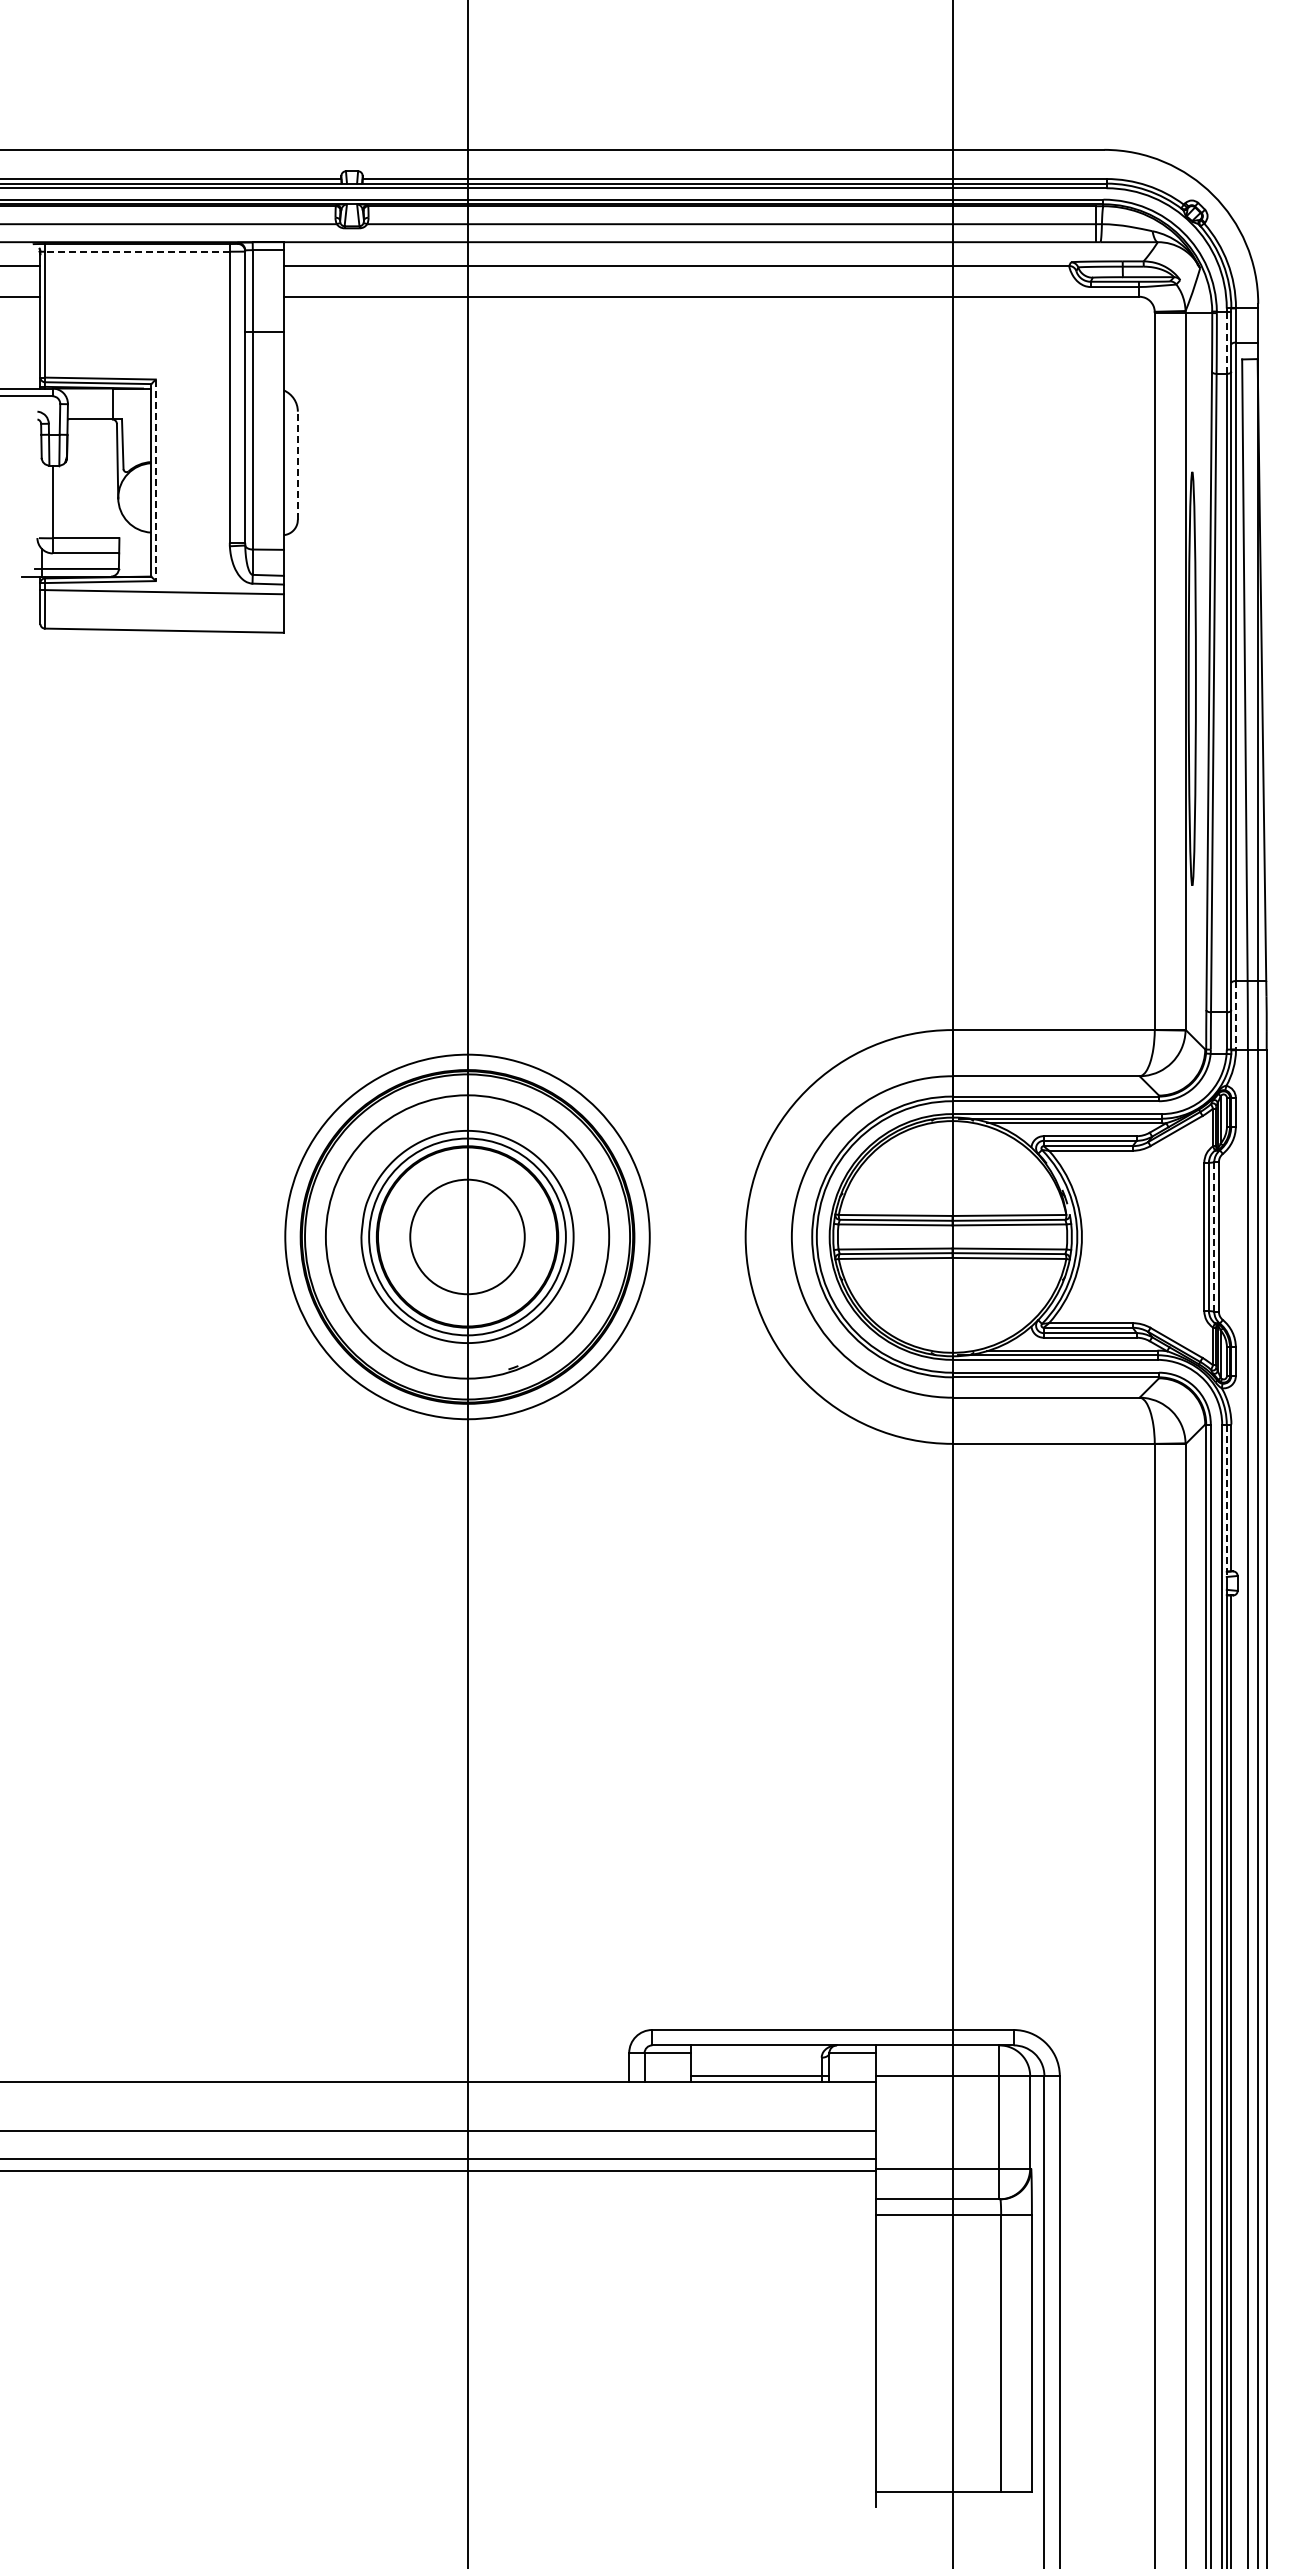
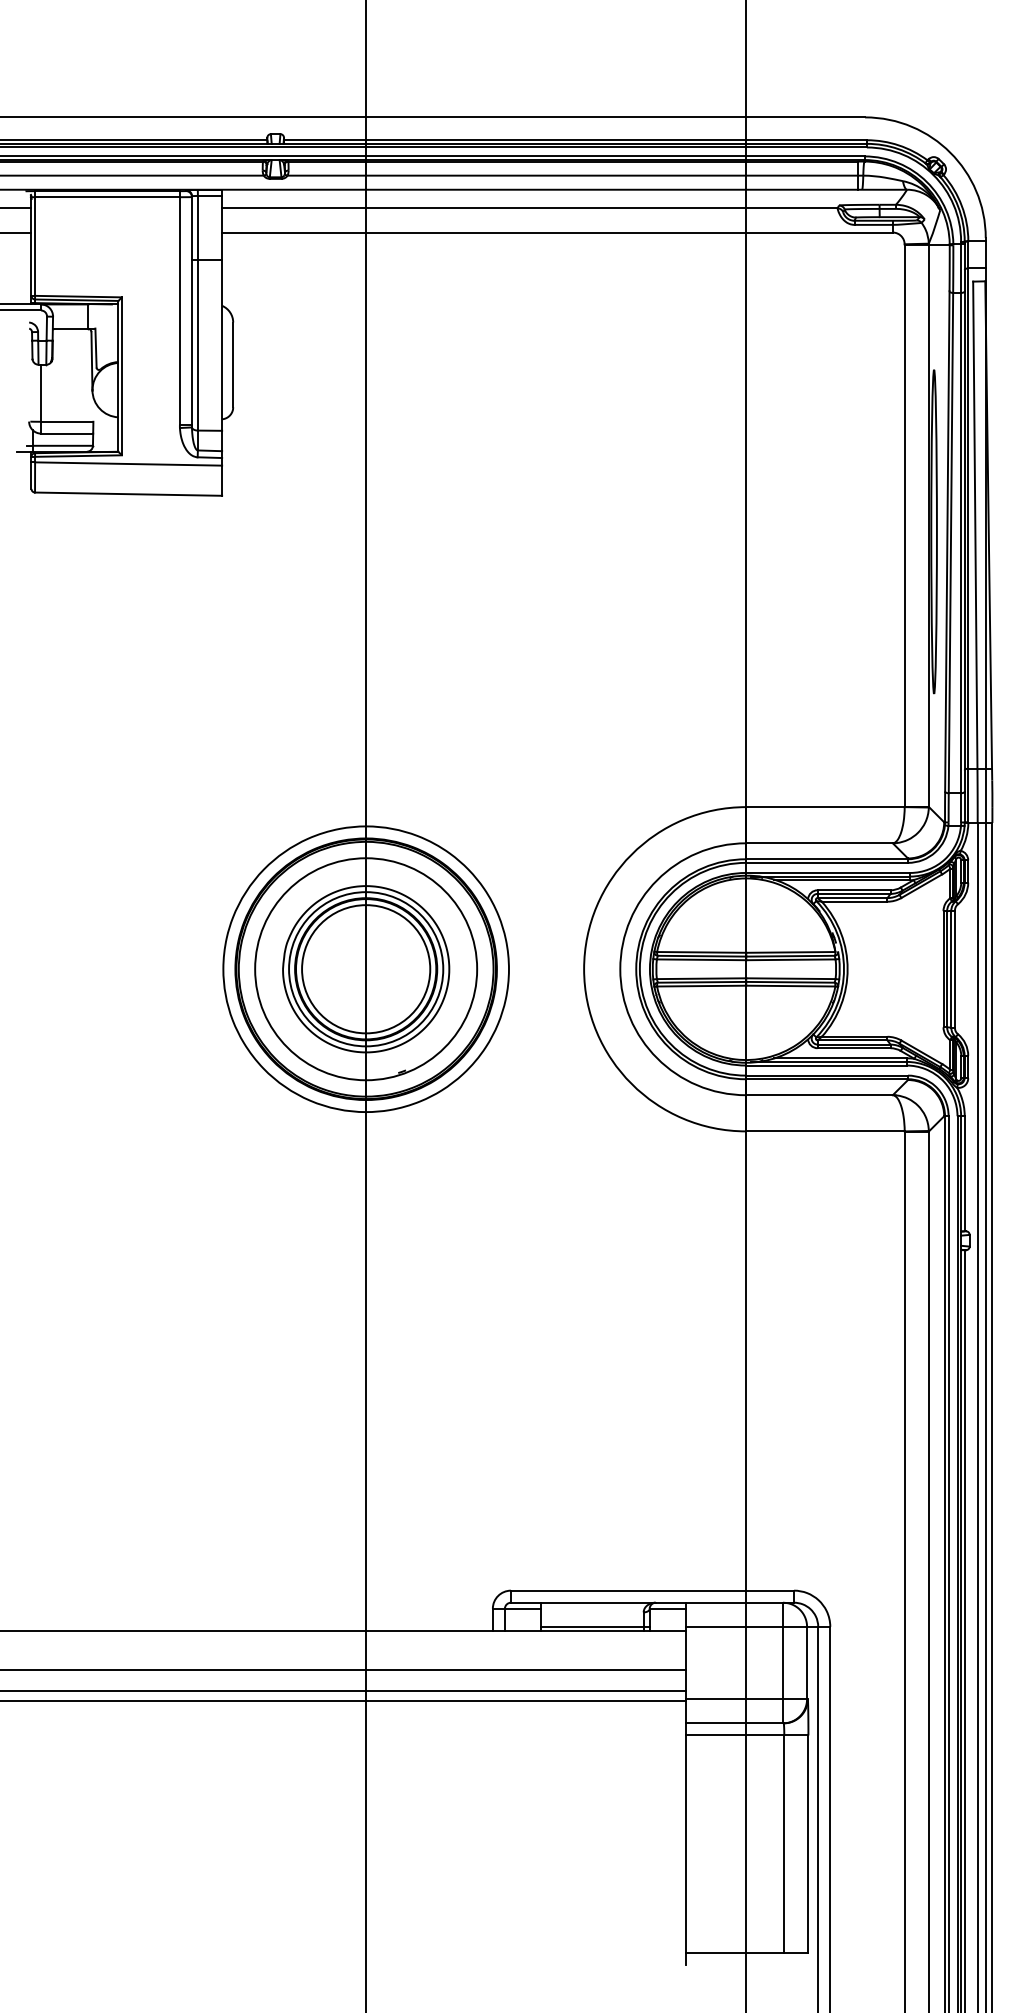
line: (136, 251) -> (106, 197), dashed -> solid
line: (1226, 342) -> (960, 268), dashed -> solid
line: (297, 465) -> (232, 364), dashed -> solid
line: (155, 480) -> (121, 376), dashed -> solid
line: (1236, 1015) -> (968, 795), dashed -> solid
circle: (467, 1236) -> (366, 968), size x1.43
line: (1214, 1236) -> (951, 968), dashed -> solid
line: (1226, 1501) -> (960, 1176), dashed -> solid

